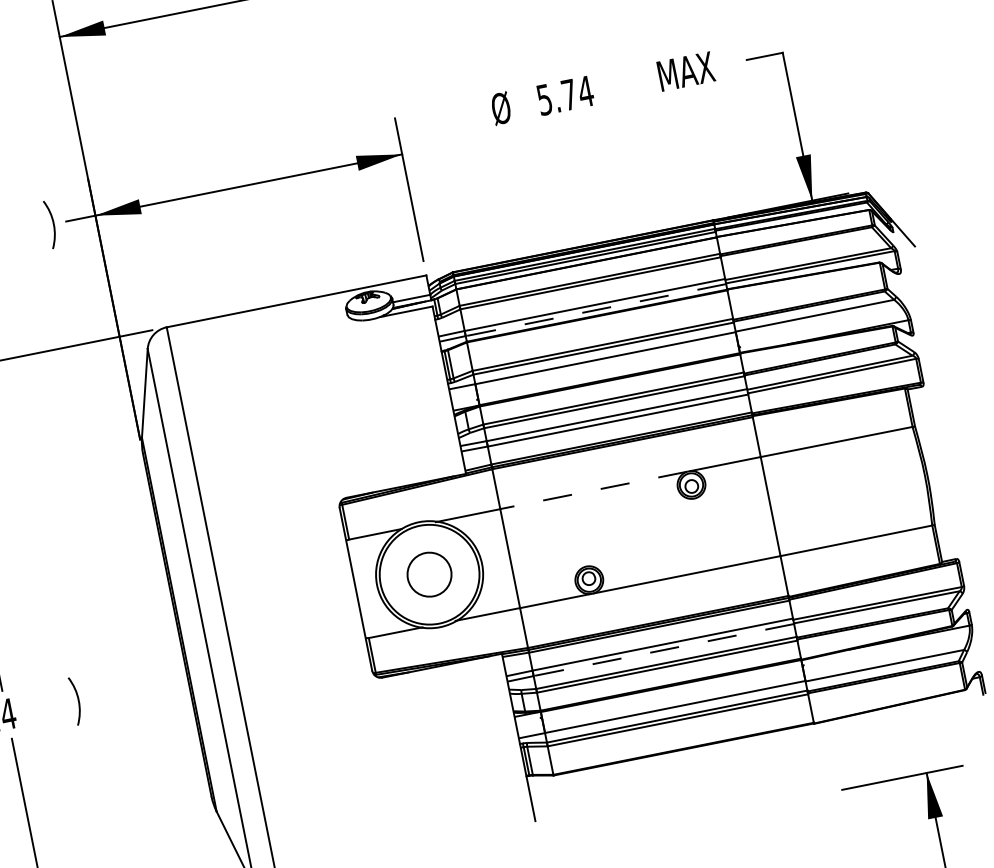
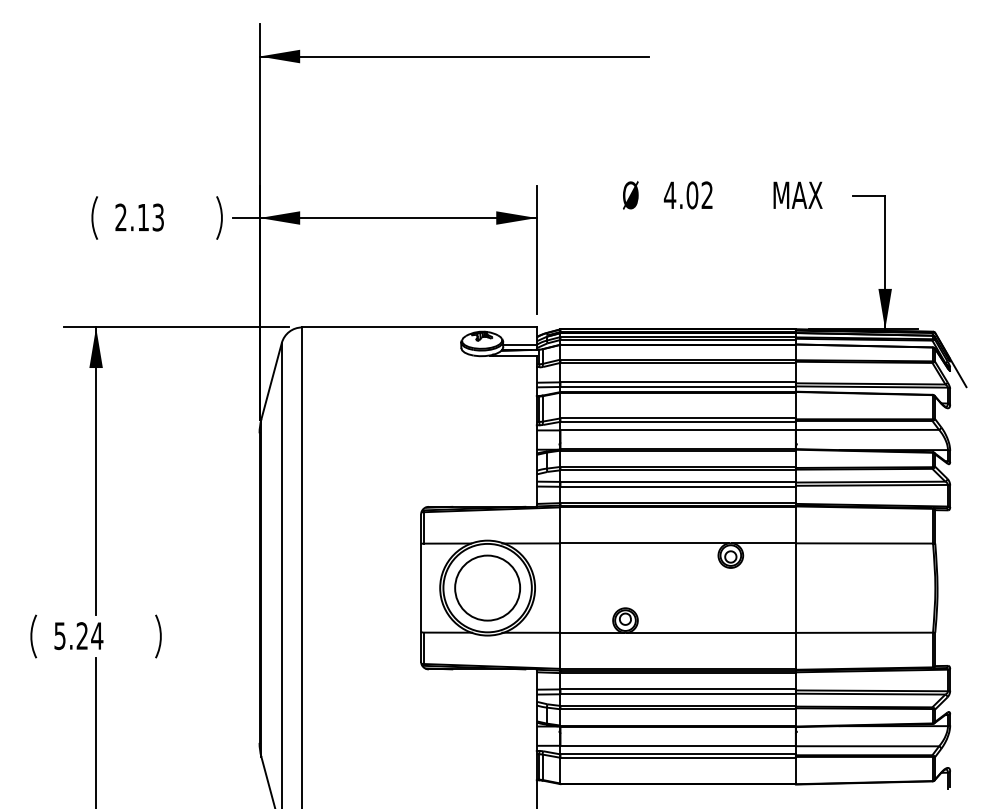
text: (565, 95) -> (688, 195), 5.74 -> 4.02
line: (596, 310) -> (678, 387), dashed -> solid
line: (593, 490) -> (644, 543), dashed -> solid
circle: (429, 574) -> (487, 587), size x1.67
line: (664, 650) -> (678, 694), dashed -> solid

